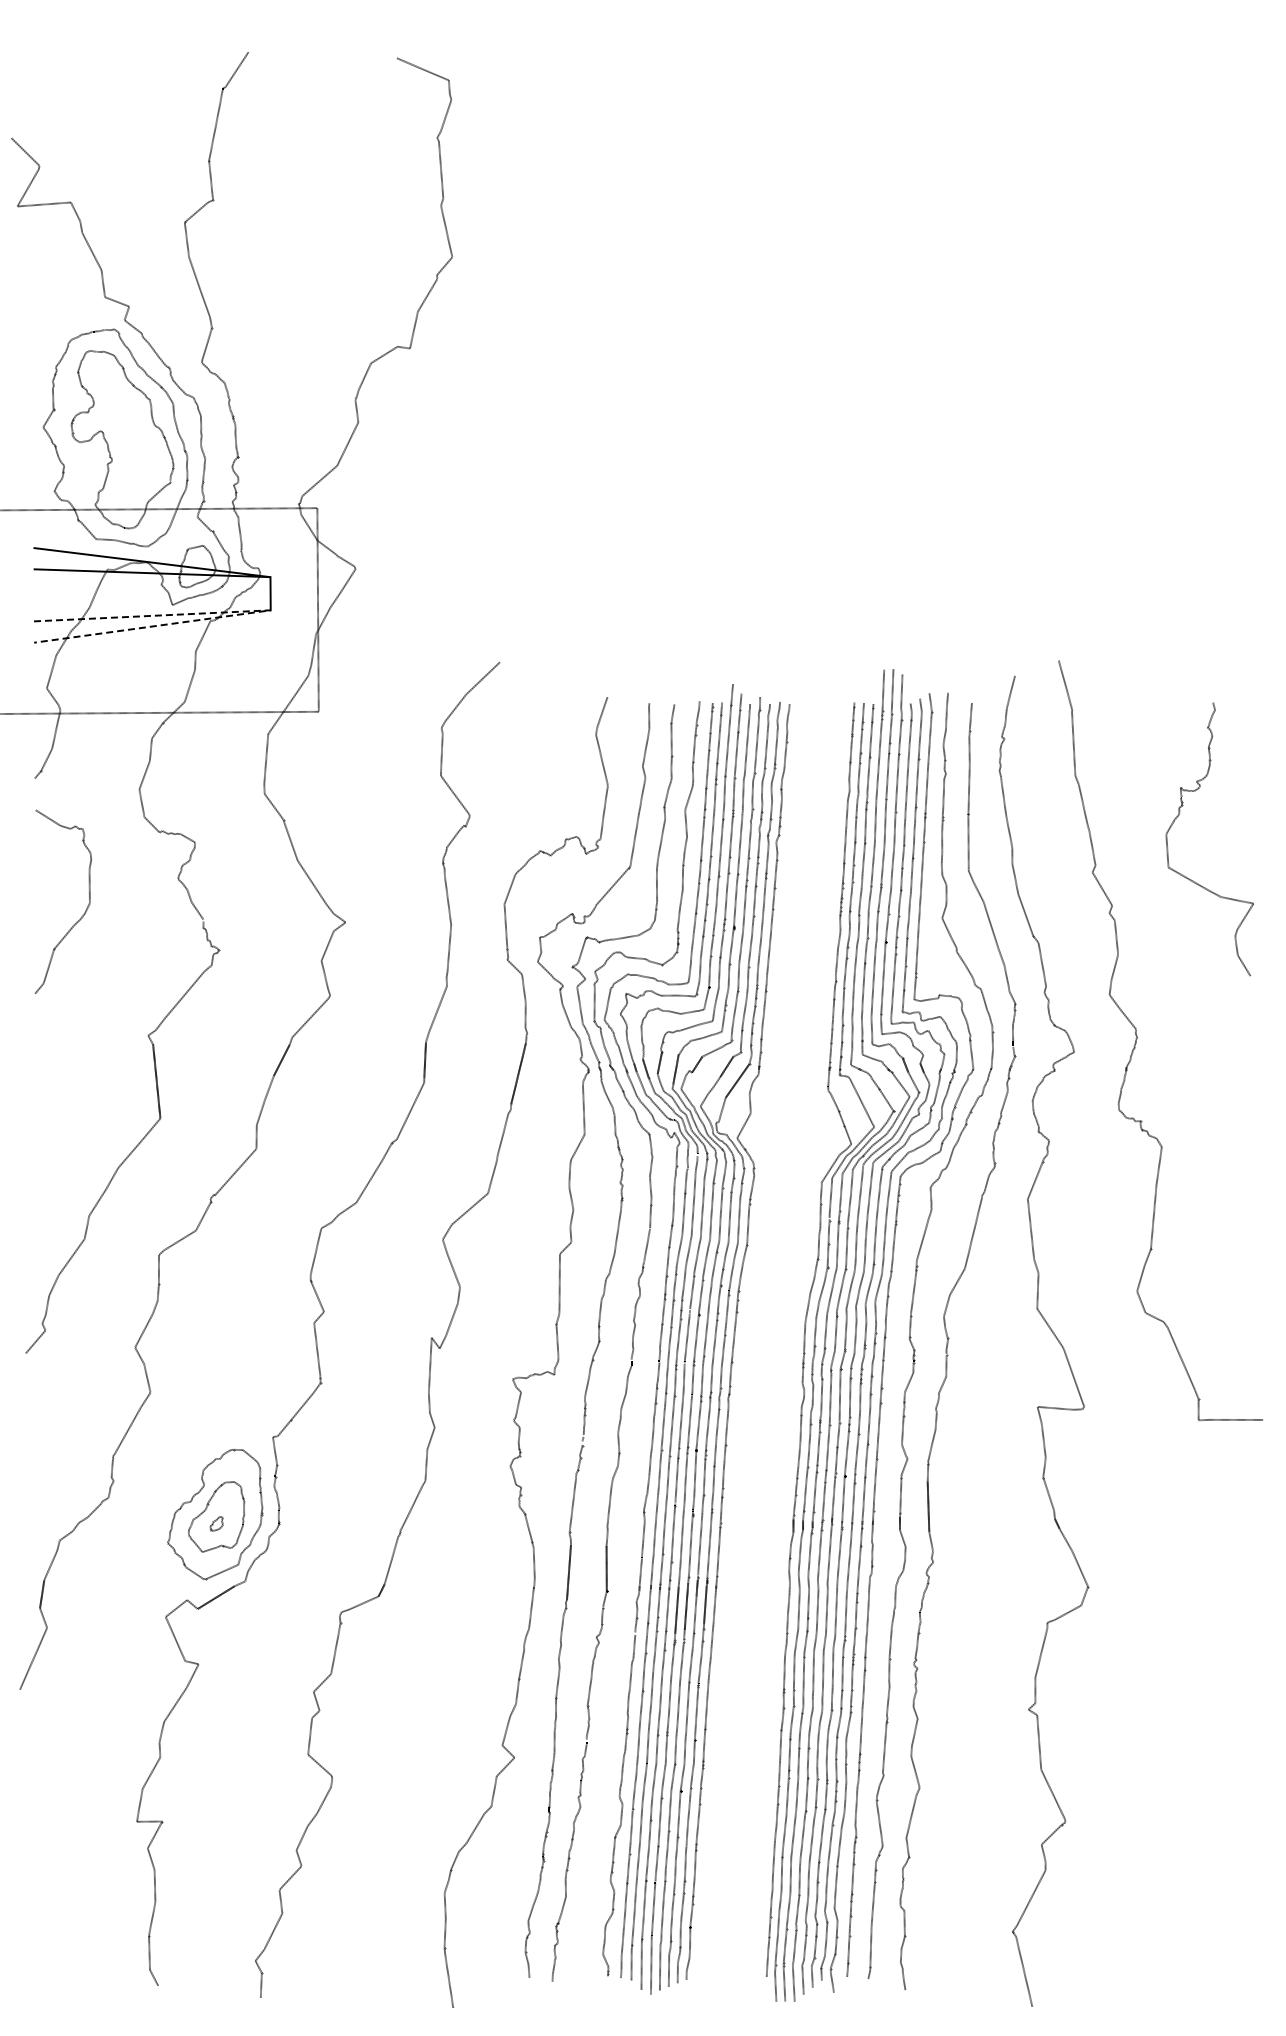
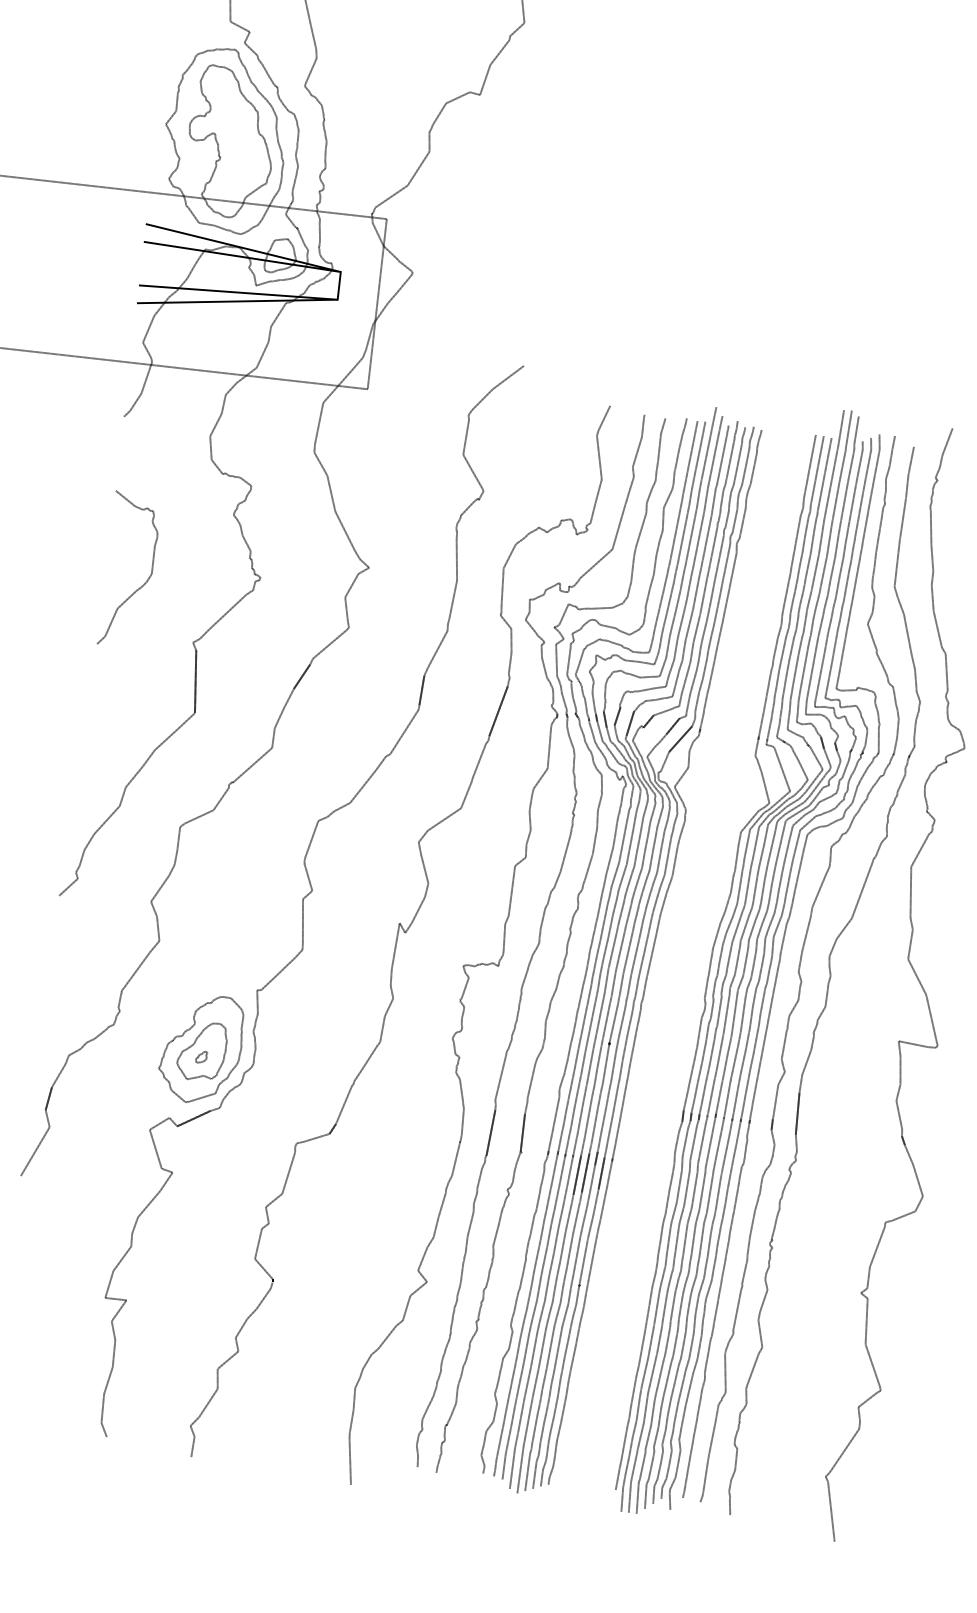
line: (269, 610) -> (336, 299), dashed -> solid
curve: (83, 913) -> (145, 581), moved

